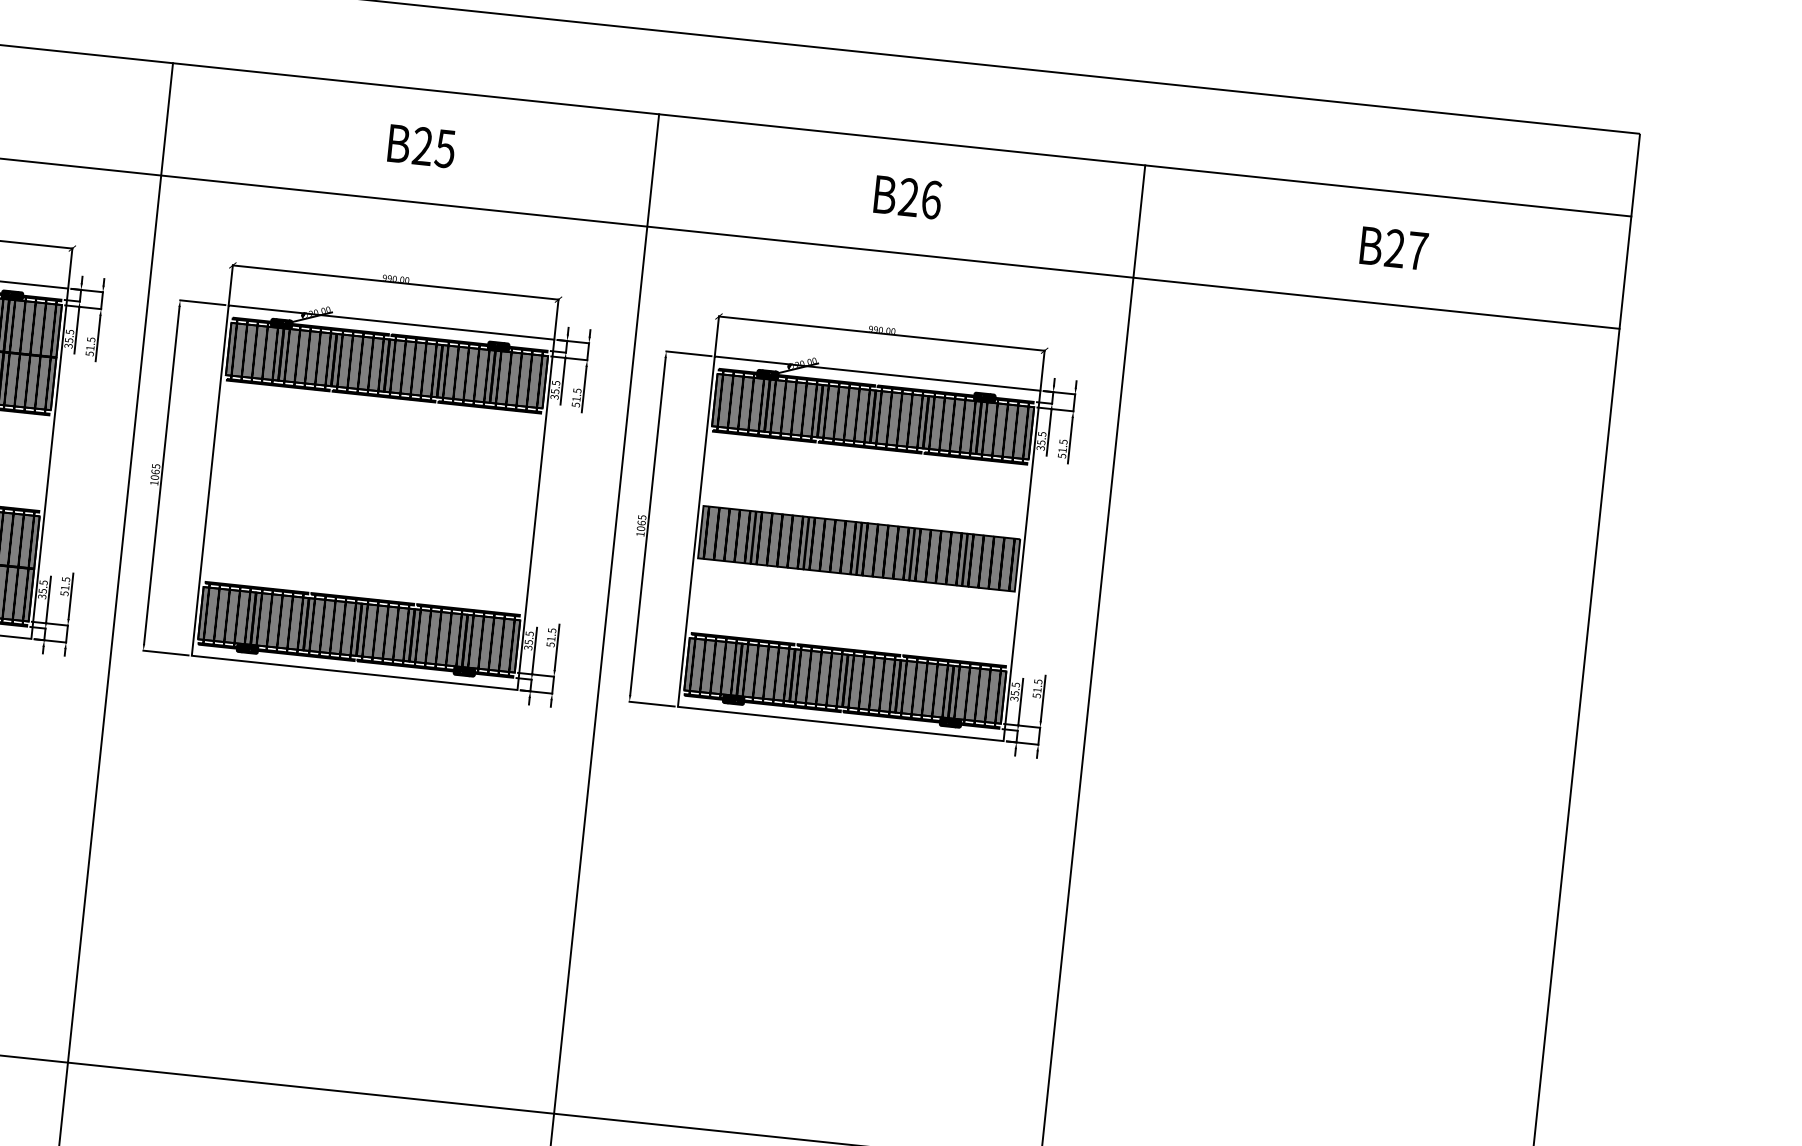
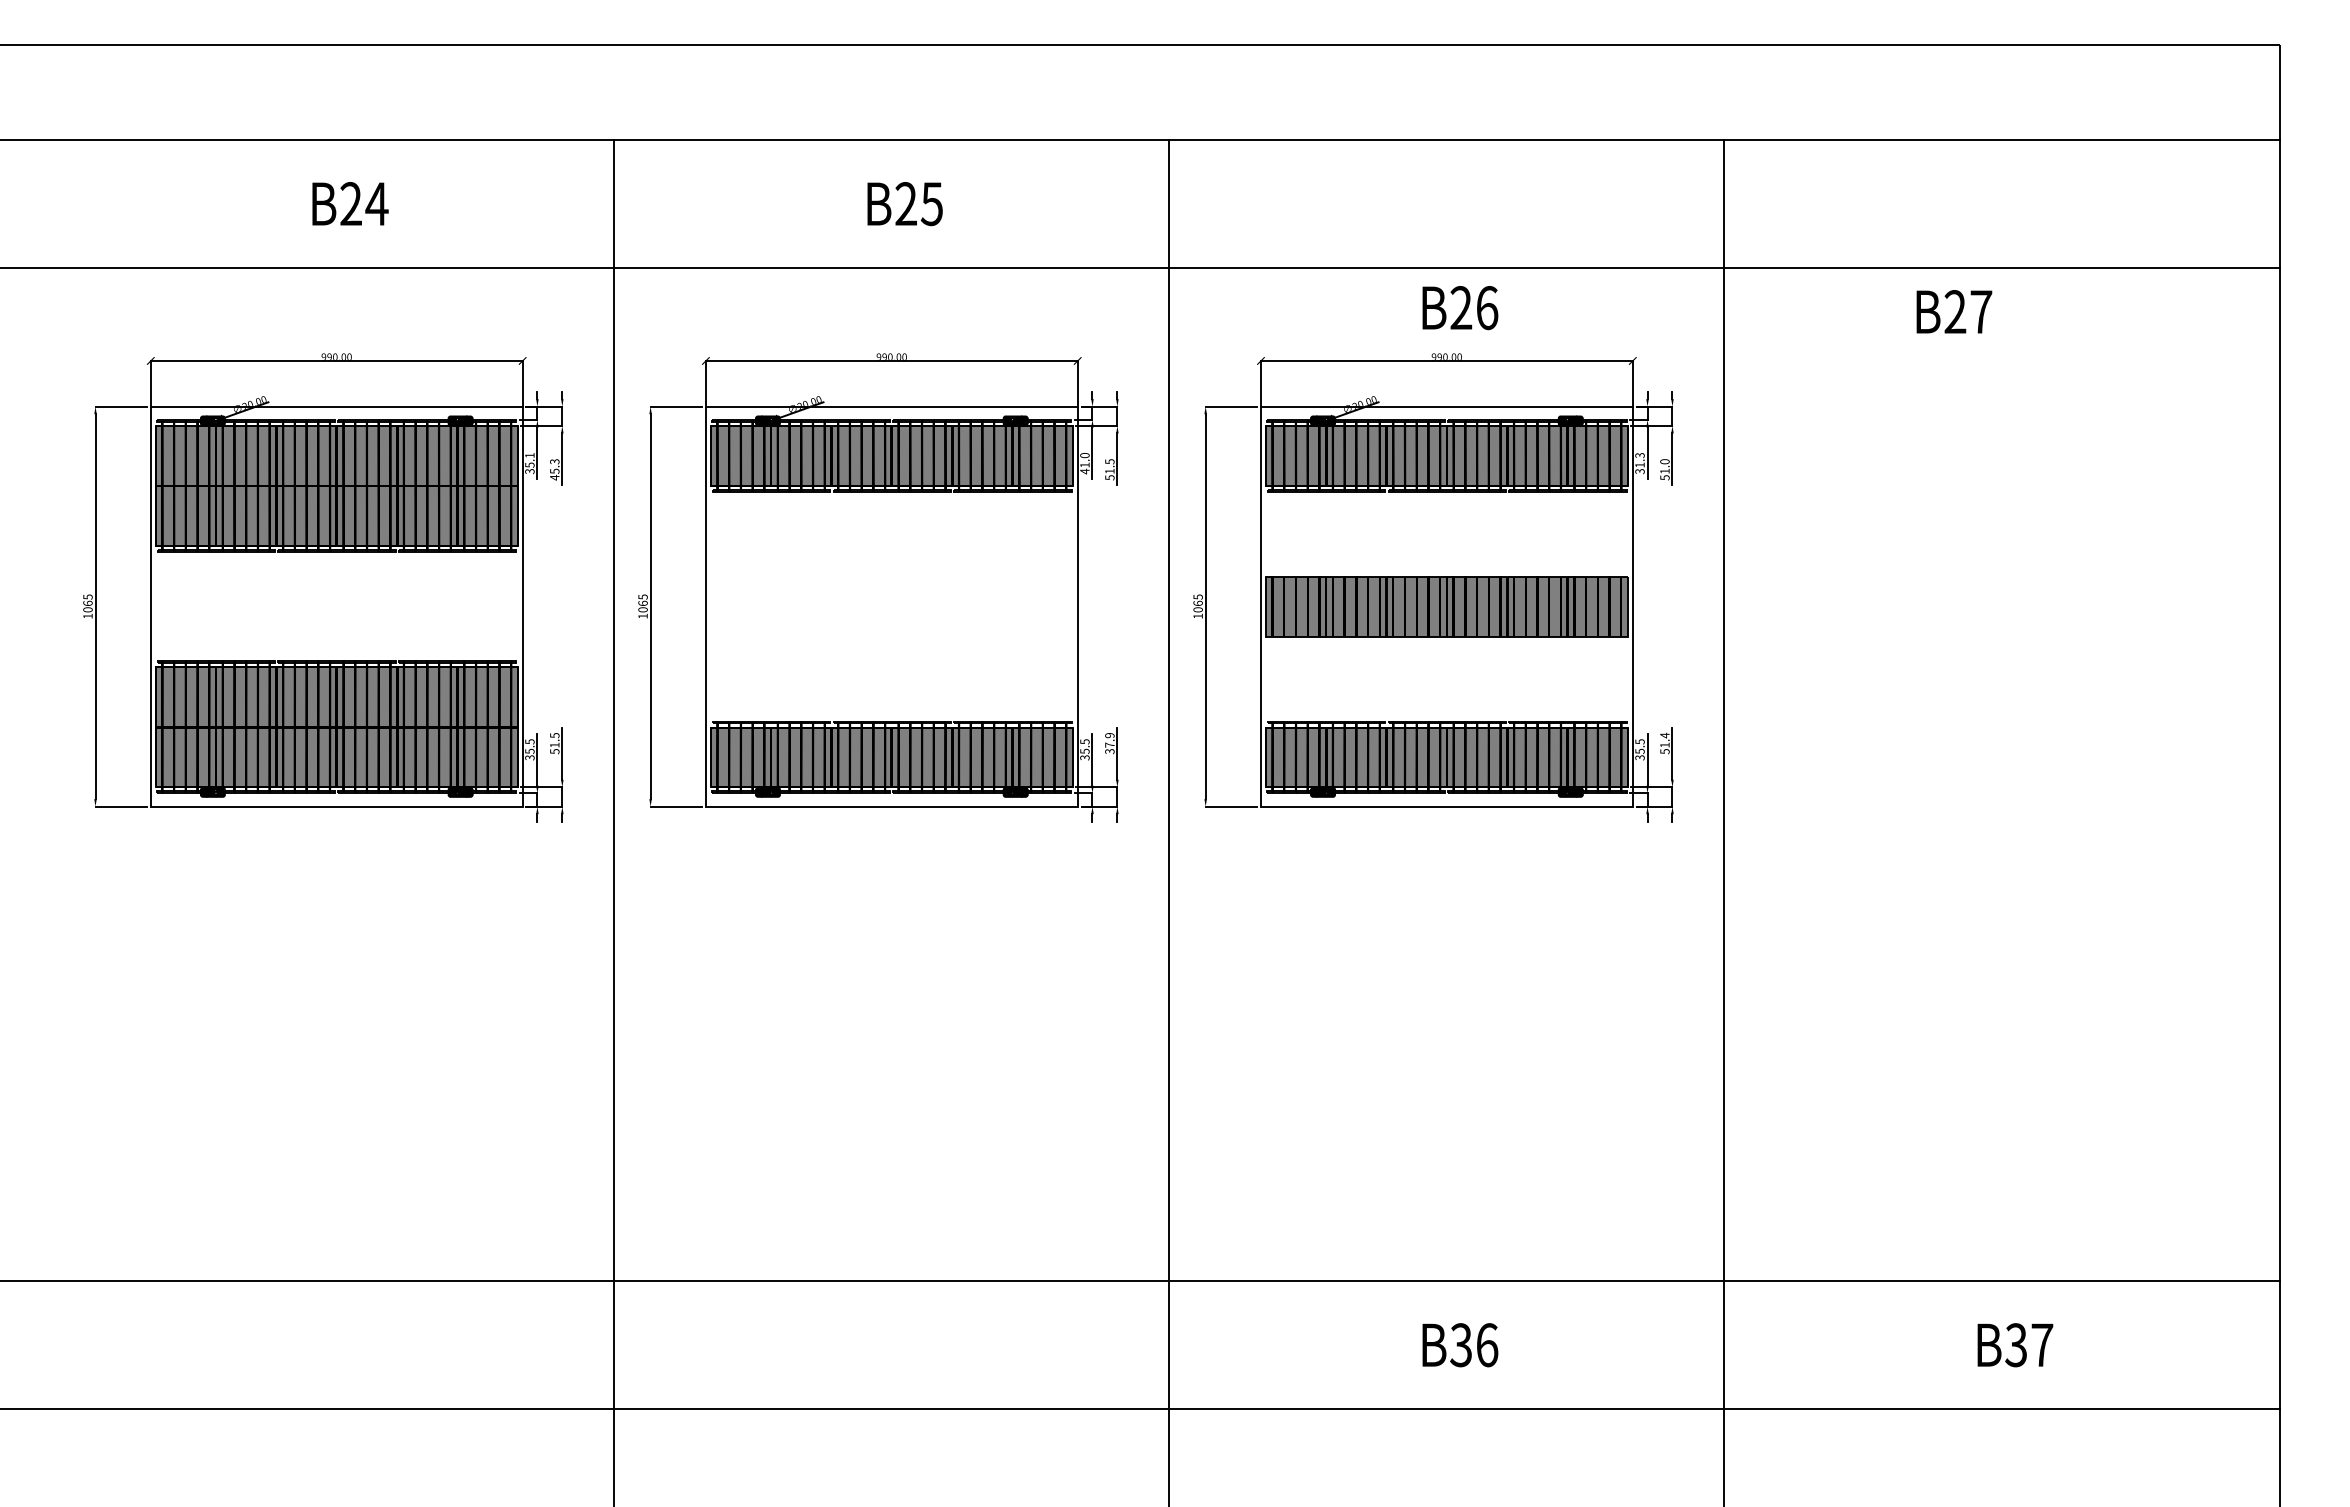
text: (908, 197) -> (1460, 308), moved
text: (1394, 248) -> (1954, 311), moved
text: (69, 331) -> (529, 455), 35.5 -> 35.1
text: (90, 346) -> (554, 469), 51.5 -> 45.3
text: (555, 390) -> (1084, 463), 35.5 -> 41.0
text: (1041, 438) -> (1639, 460), 35.5 -> 31.3
text: (1063, 441) -> (1664, 461), 51.5 -> 51.0
text: (551, 637) -> (1109, 743), 51.5 -> 37.9
text: (1037, 681) -> (1664, 735), 51.5 -> 51.4

